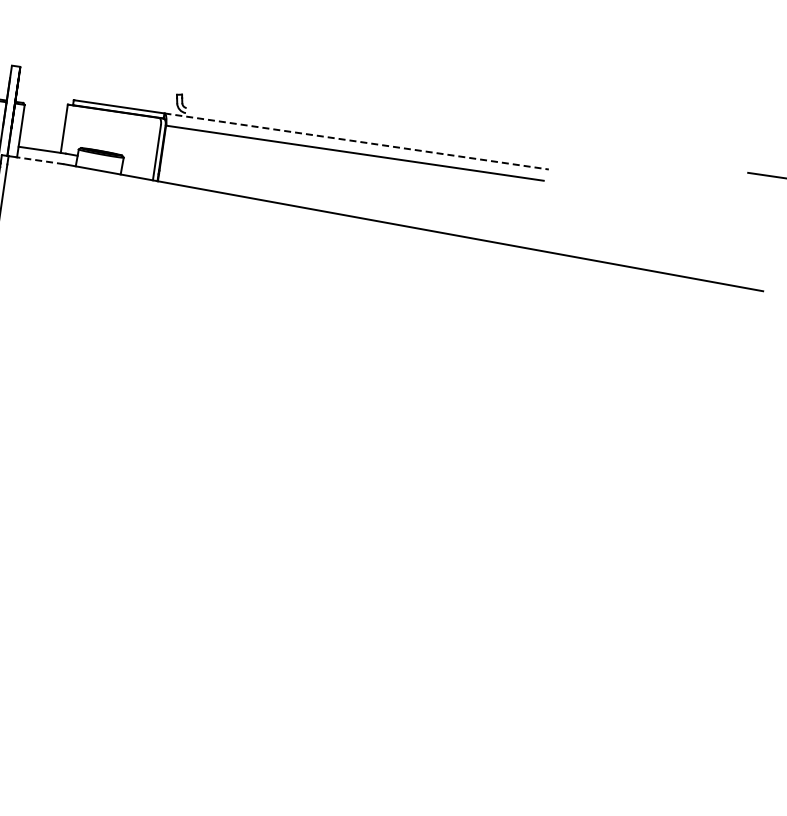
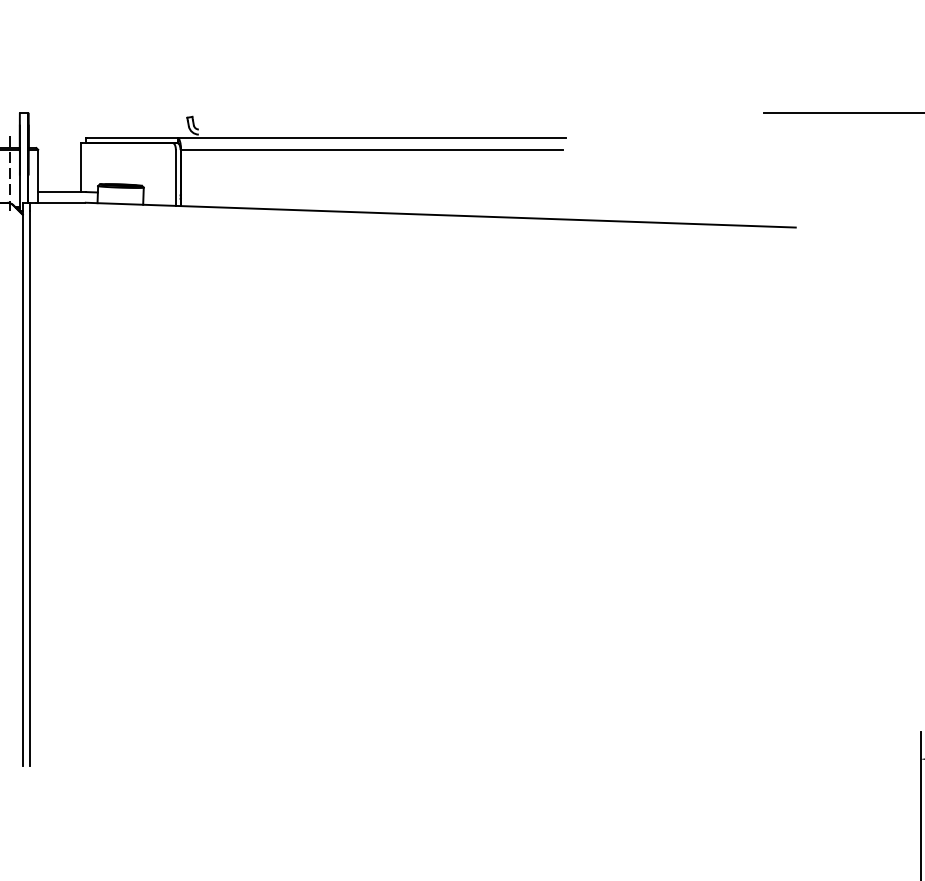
line: (357, 142) -> (372, 138), dashed -> solid
line: (39, 160) -> (60, 202), dashed -> solid

